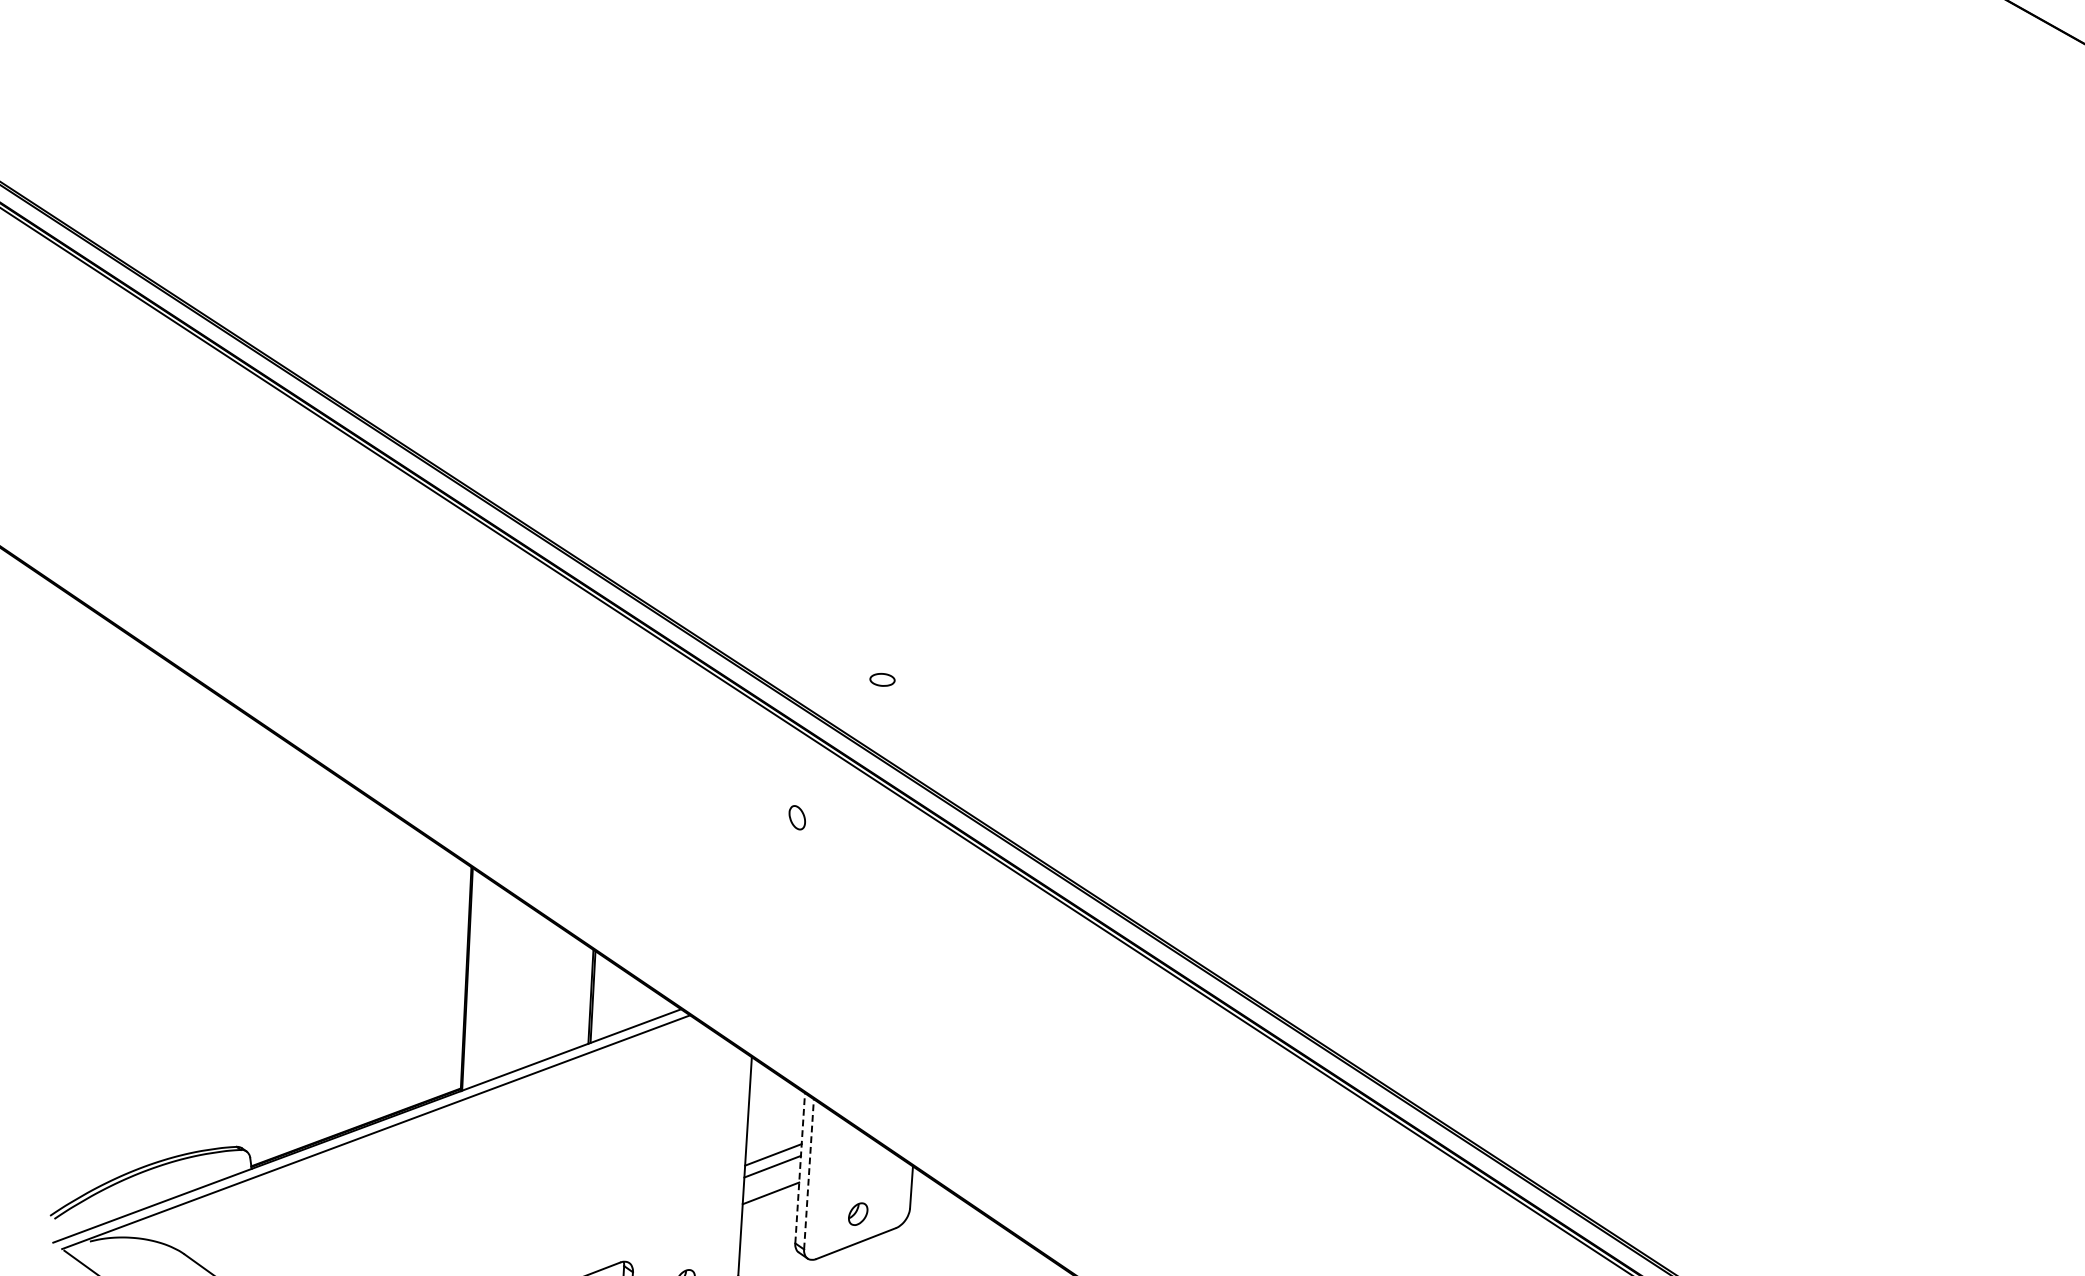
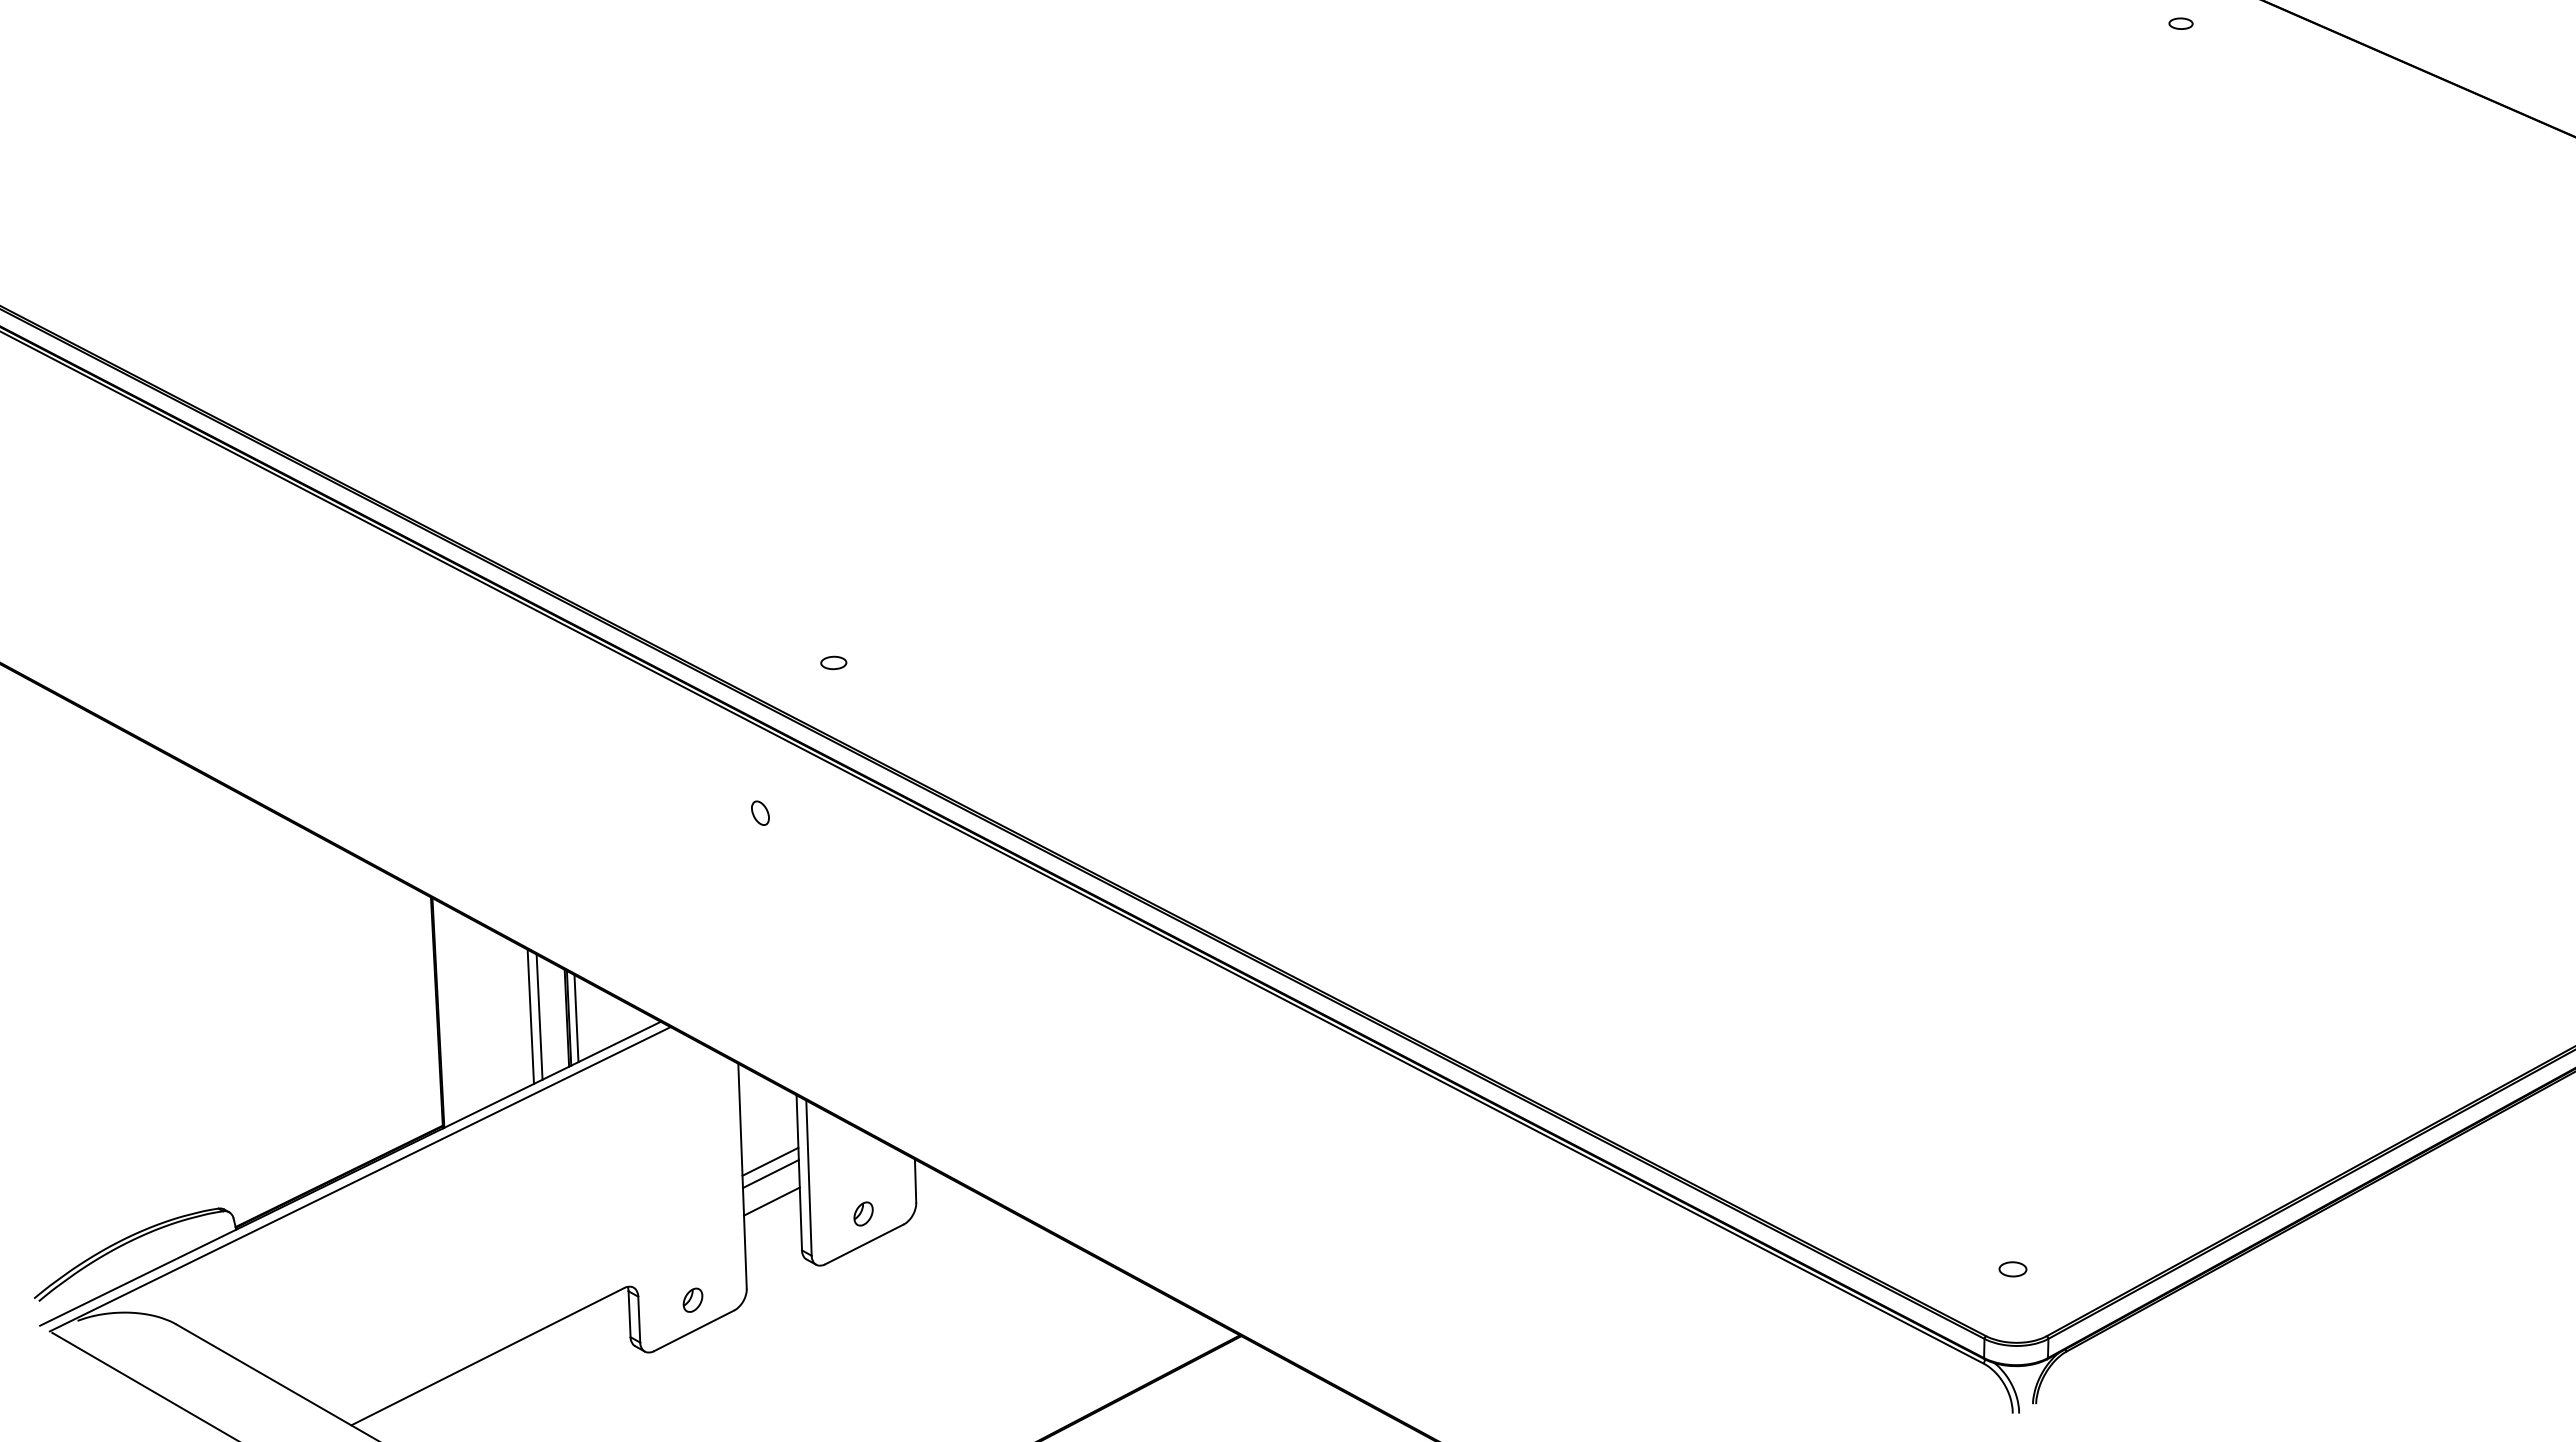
line: (555, 991) -> (530, 1016), added
line: (564, 992) -> (539, 1016), added
line: (600, 997) -> (576, 1018), added
line: (800, 1167) -> (799, 1172), dashed -> solid
line: (809, 1174) -> (809, 1178), dashed -> solid

